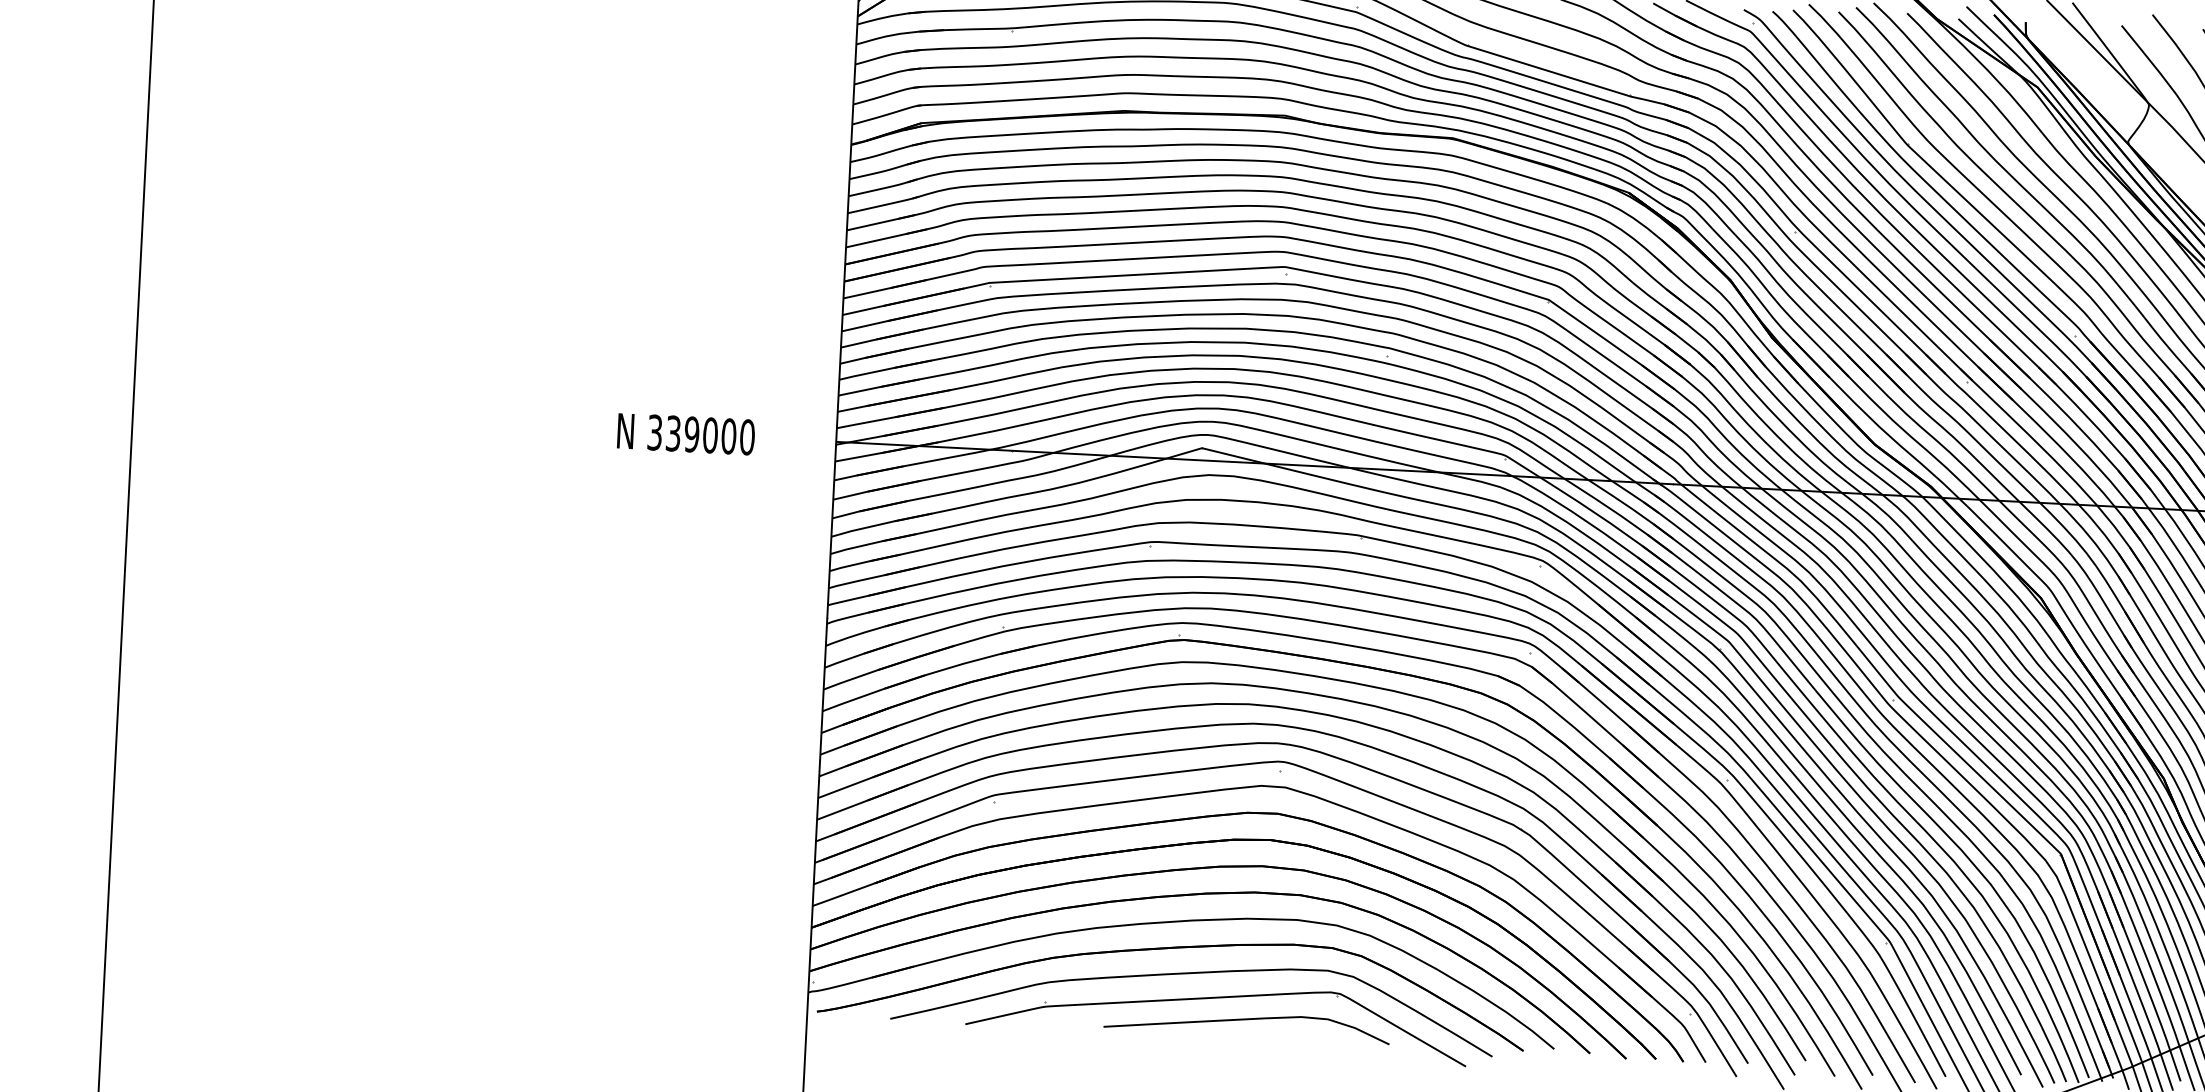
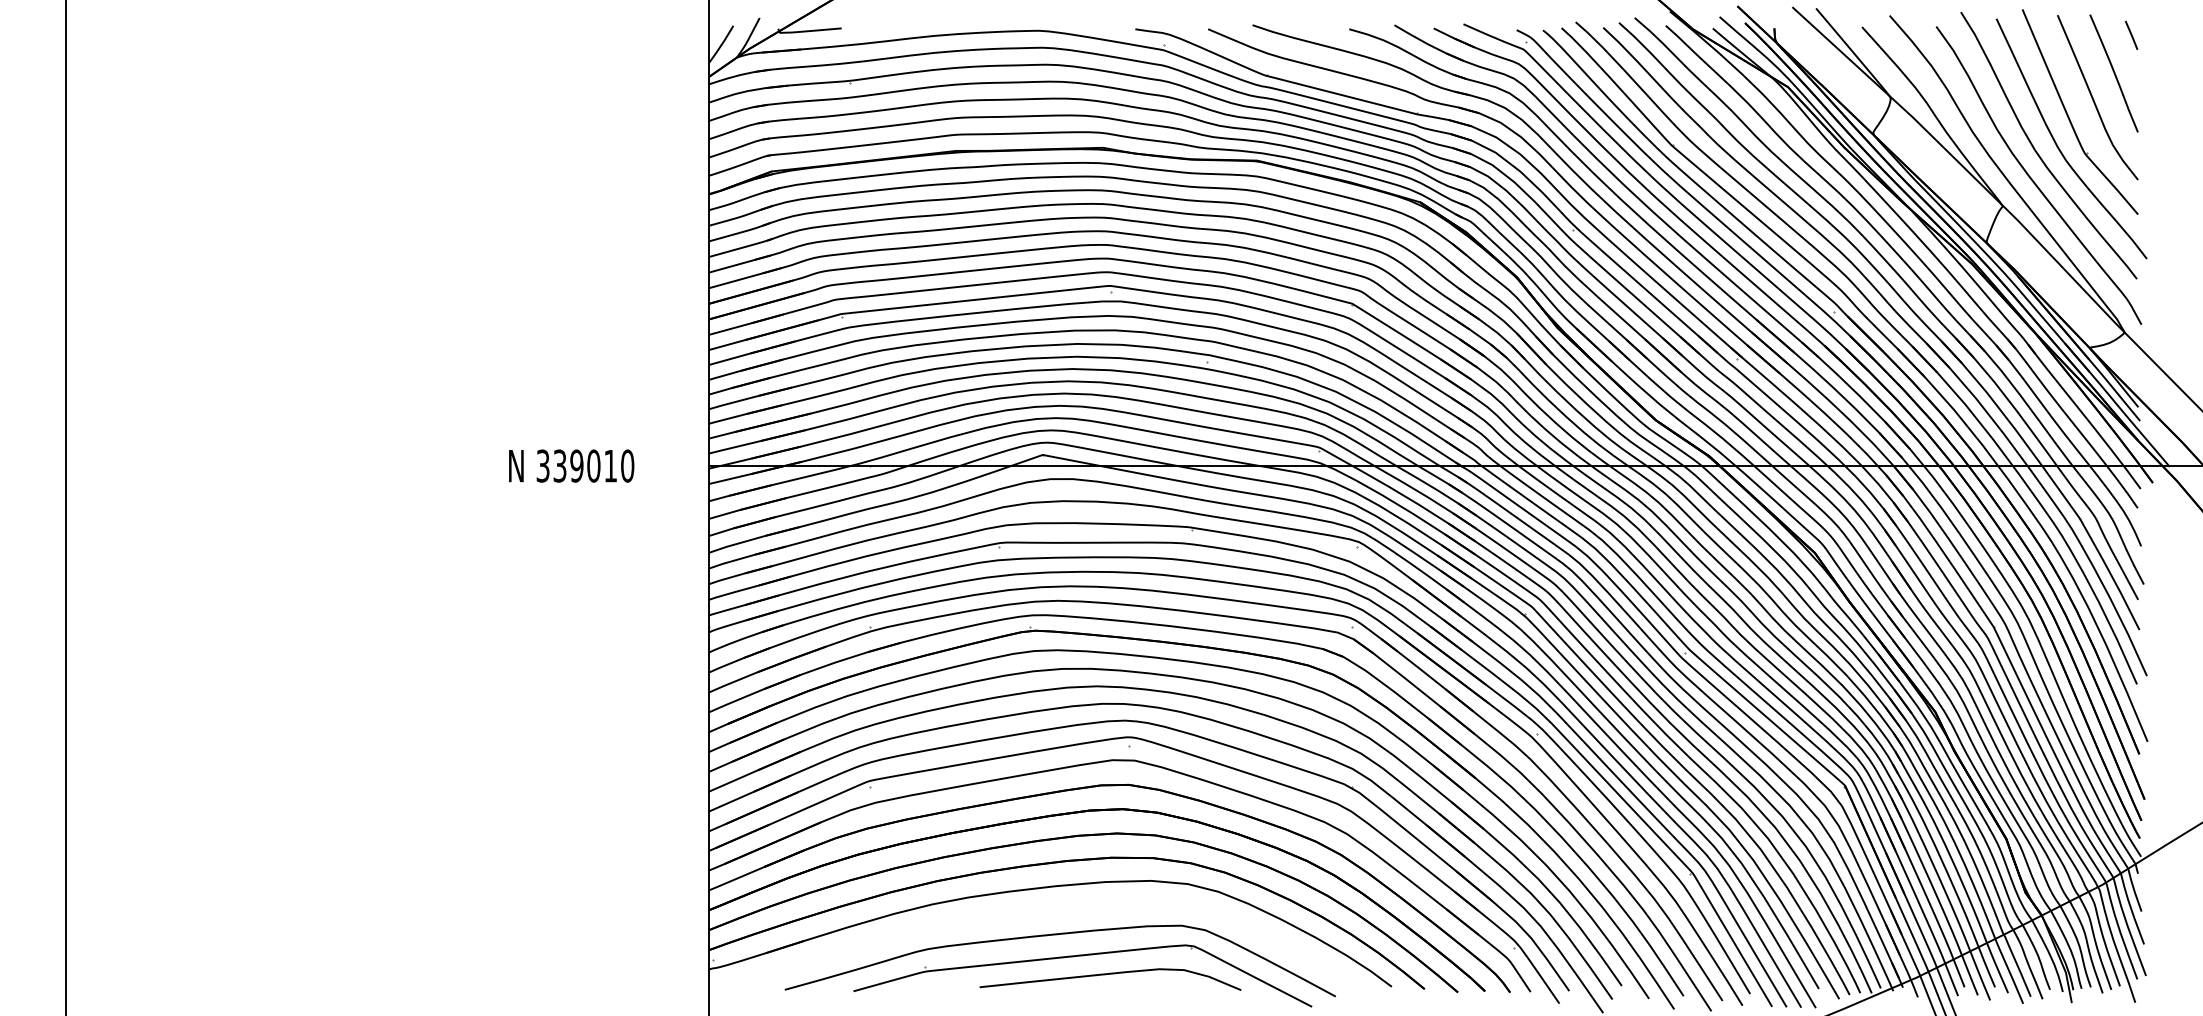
text: (728, 435) -> (610, 465), 339000 -> 339010
part: (1170, 949) -> (1037, 913), removed

